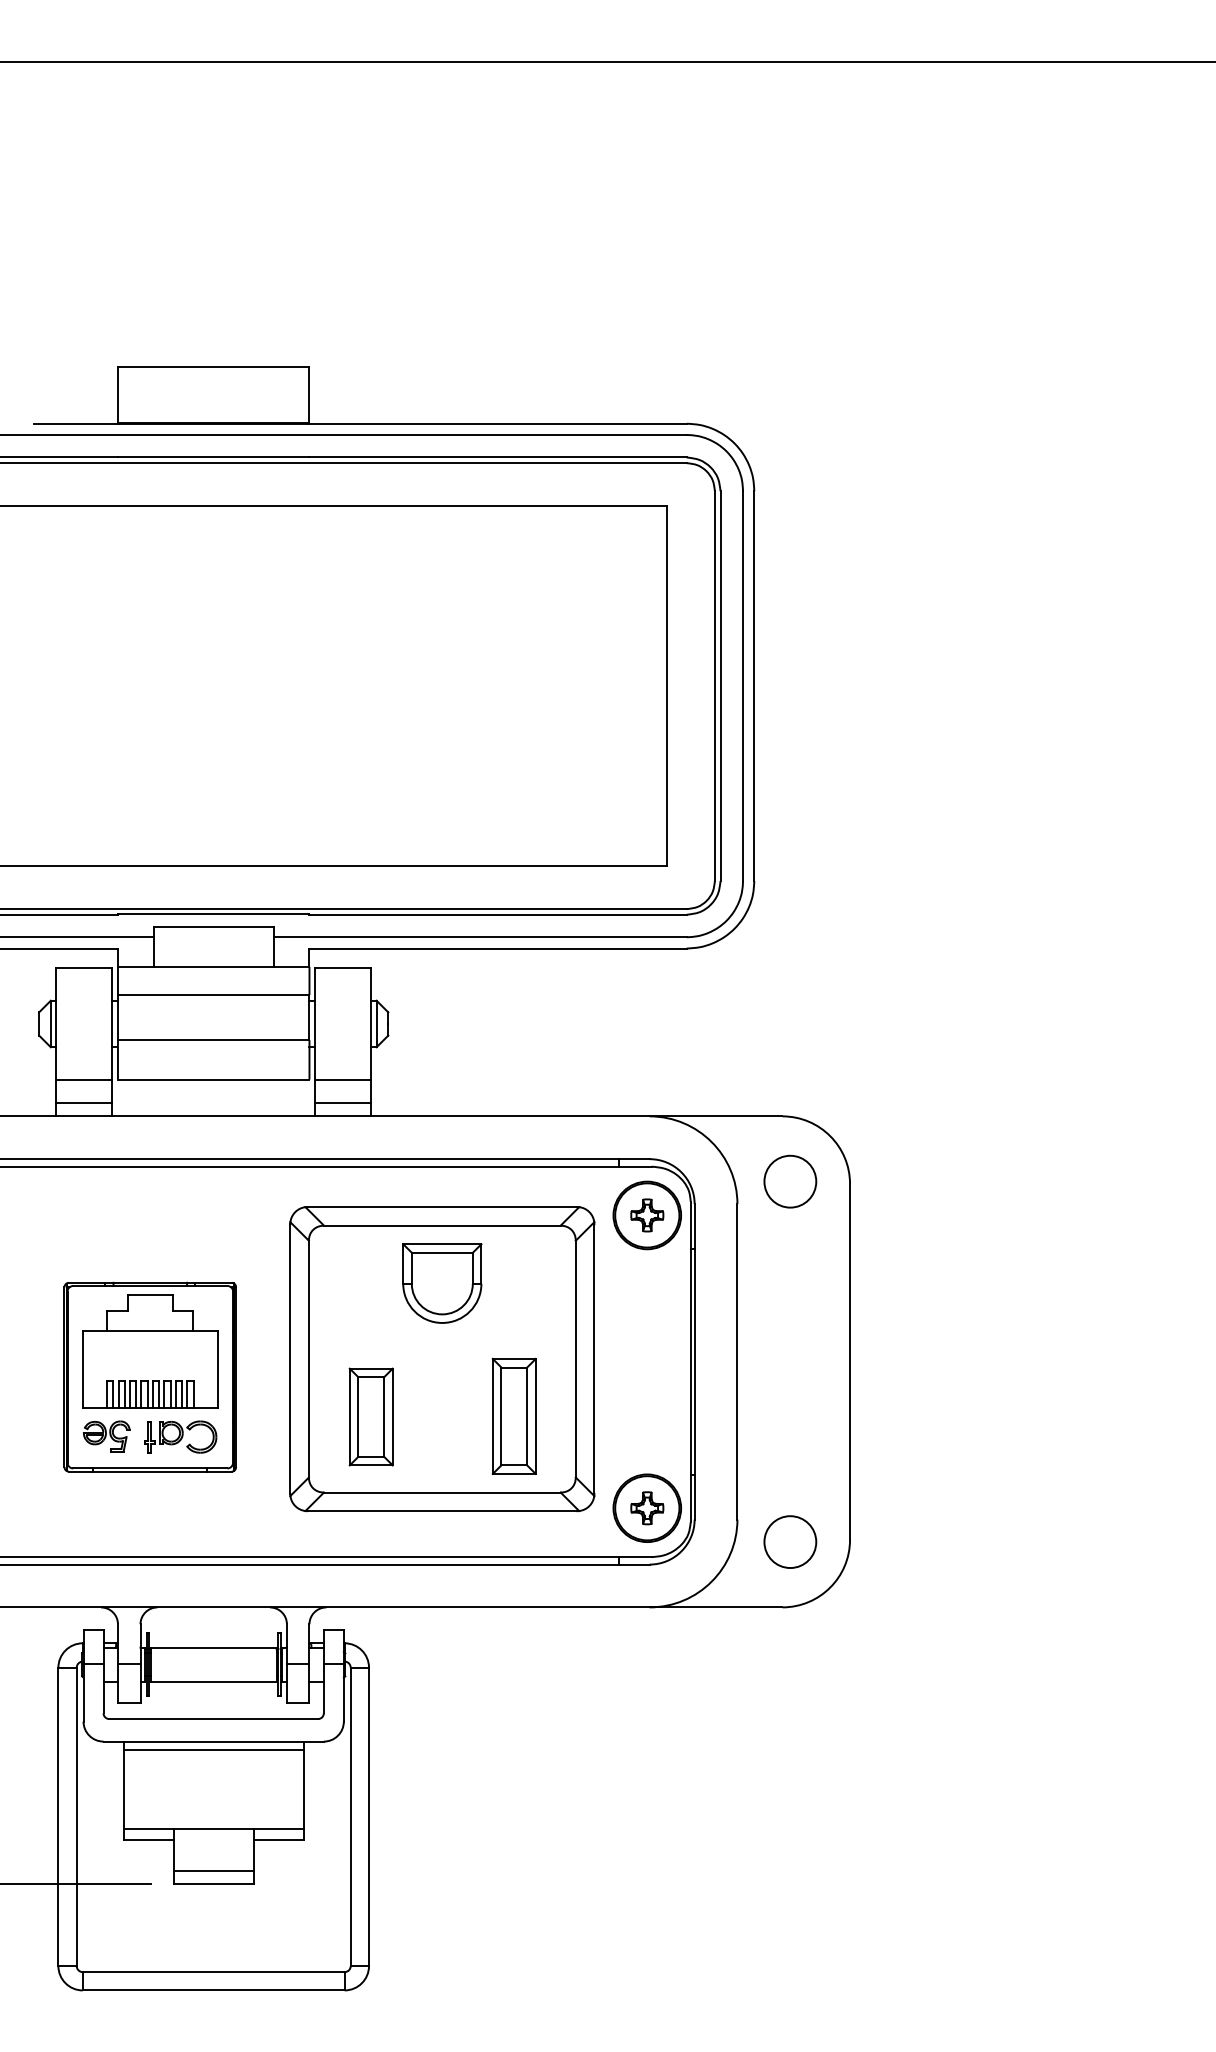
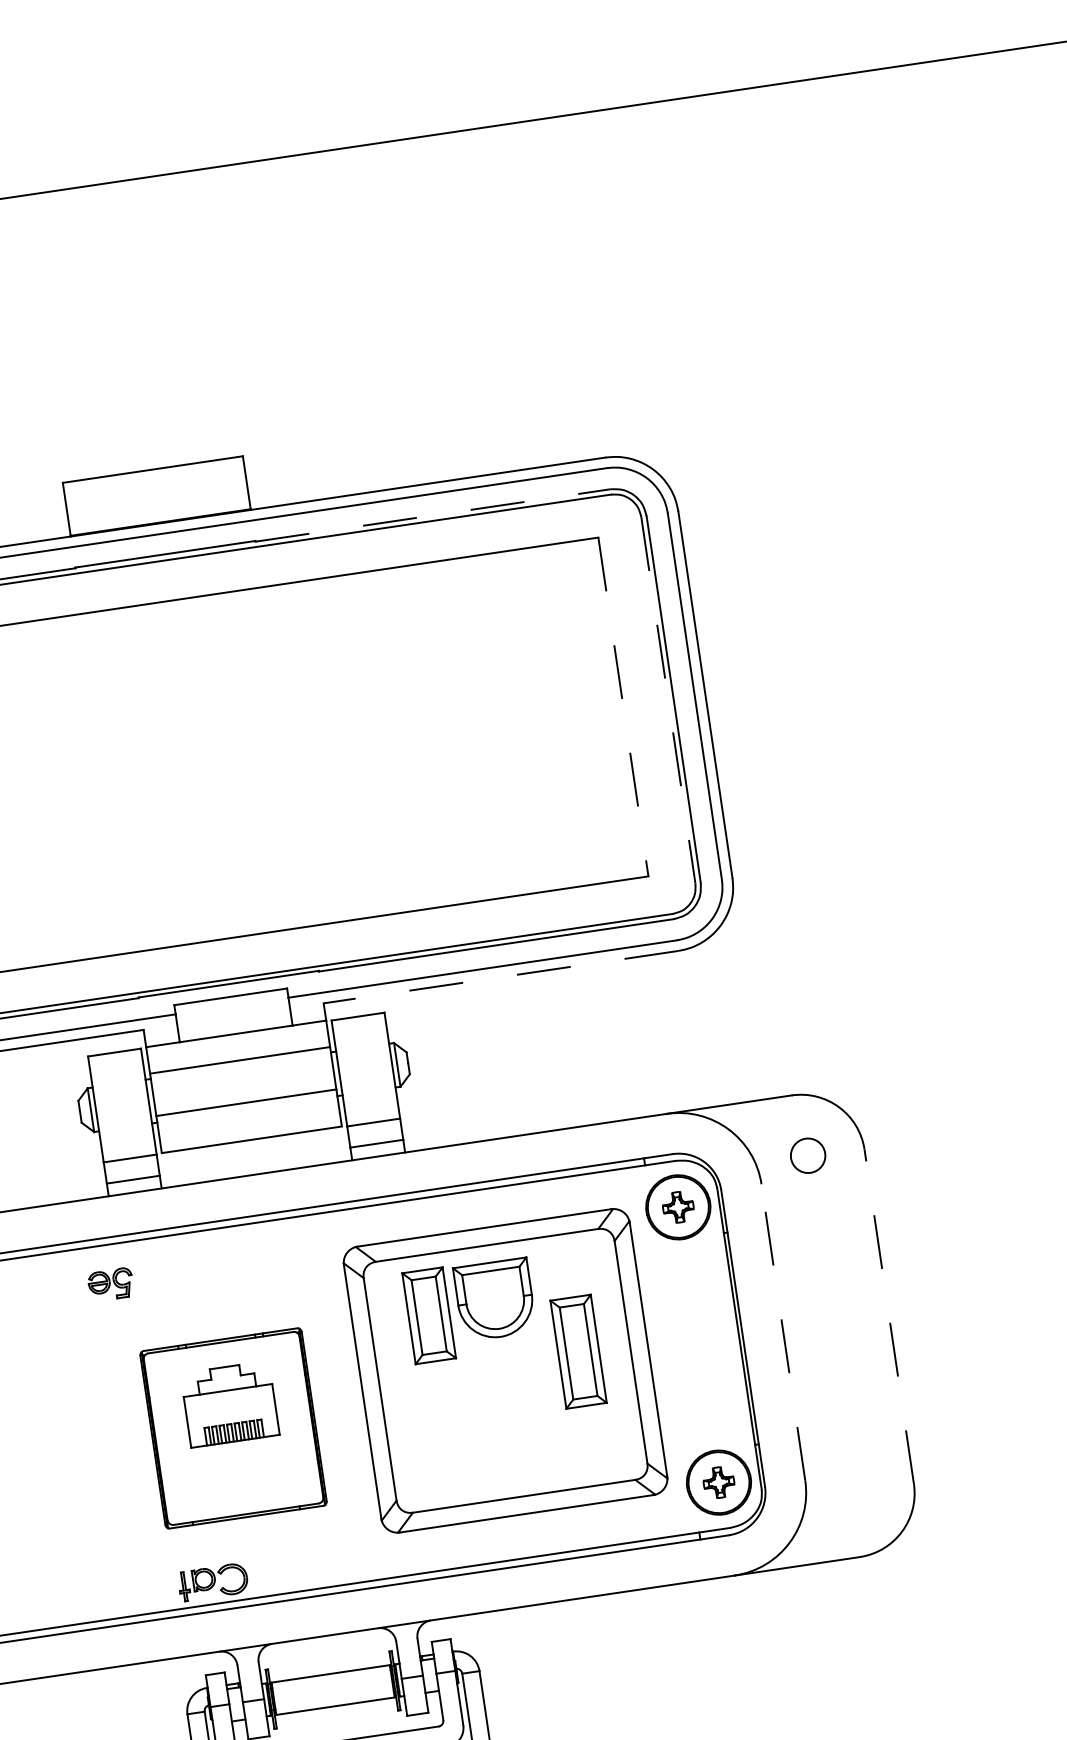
line: (498, 457) -> (433, 515), solid -> dashed
line: (667, 686) -> (623, 707), solid -> dashed
line: (714, 686) -> (668, 700), solid -> dashed
line: (498, 948) -> (501, 977), solid -> dashed
circle: (790, 1181) -> (808, 1155), size x0.7
part: (150, 1351) -> (230, 1404), size x0.7
line: (737, 1361) -> (783, 1332), solid -> dashed
line: (850, 1361) -> (889, 1316), solid -> dashed
part: (513, 1415) -> (577, 1350), moved
part: (370, 1416) -> (428, 1315), moved
part: (106, 1436) -> (110, 1284), moved
part: (180, 1436) -> (213, 1581), moved
circle: (790, 1541) -> (858, 1494), removed

